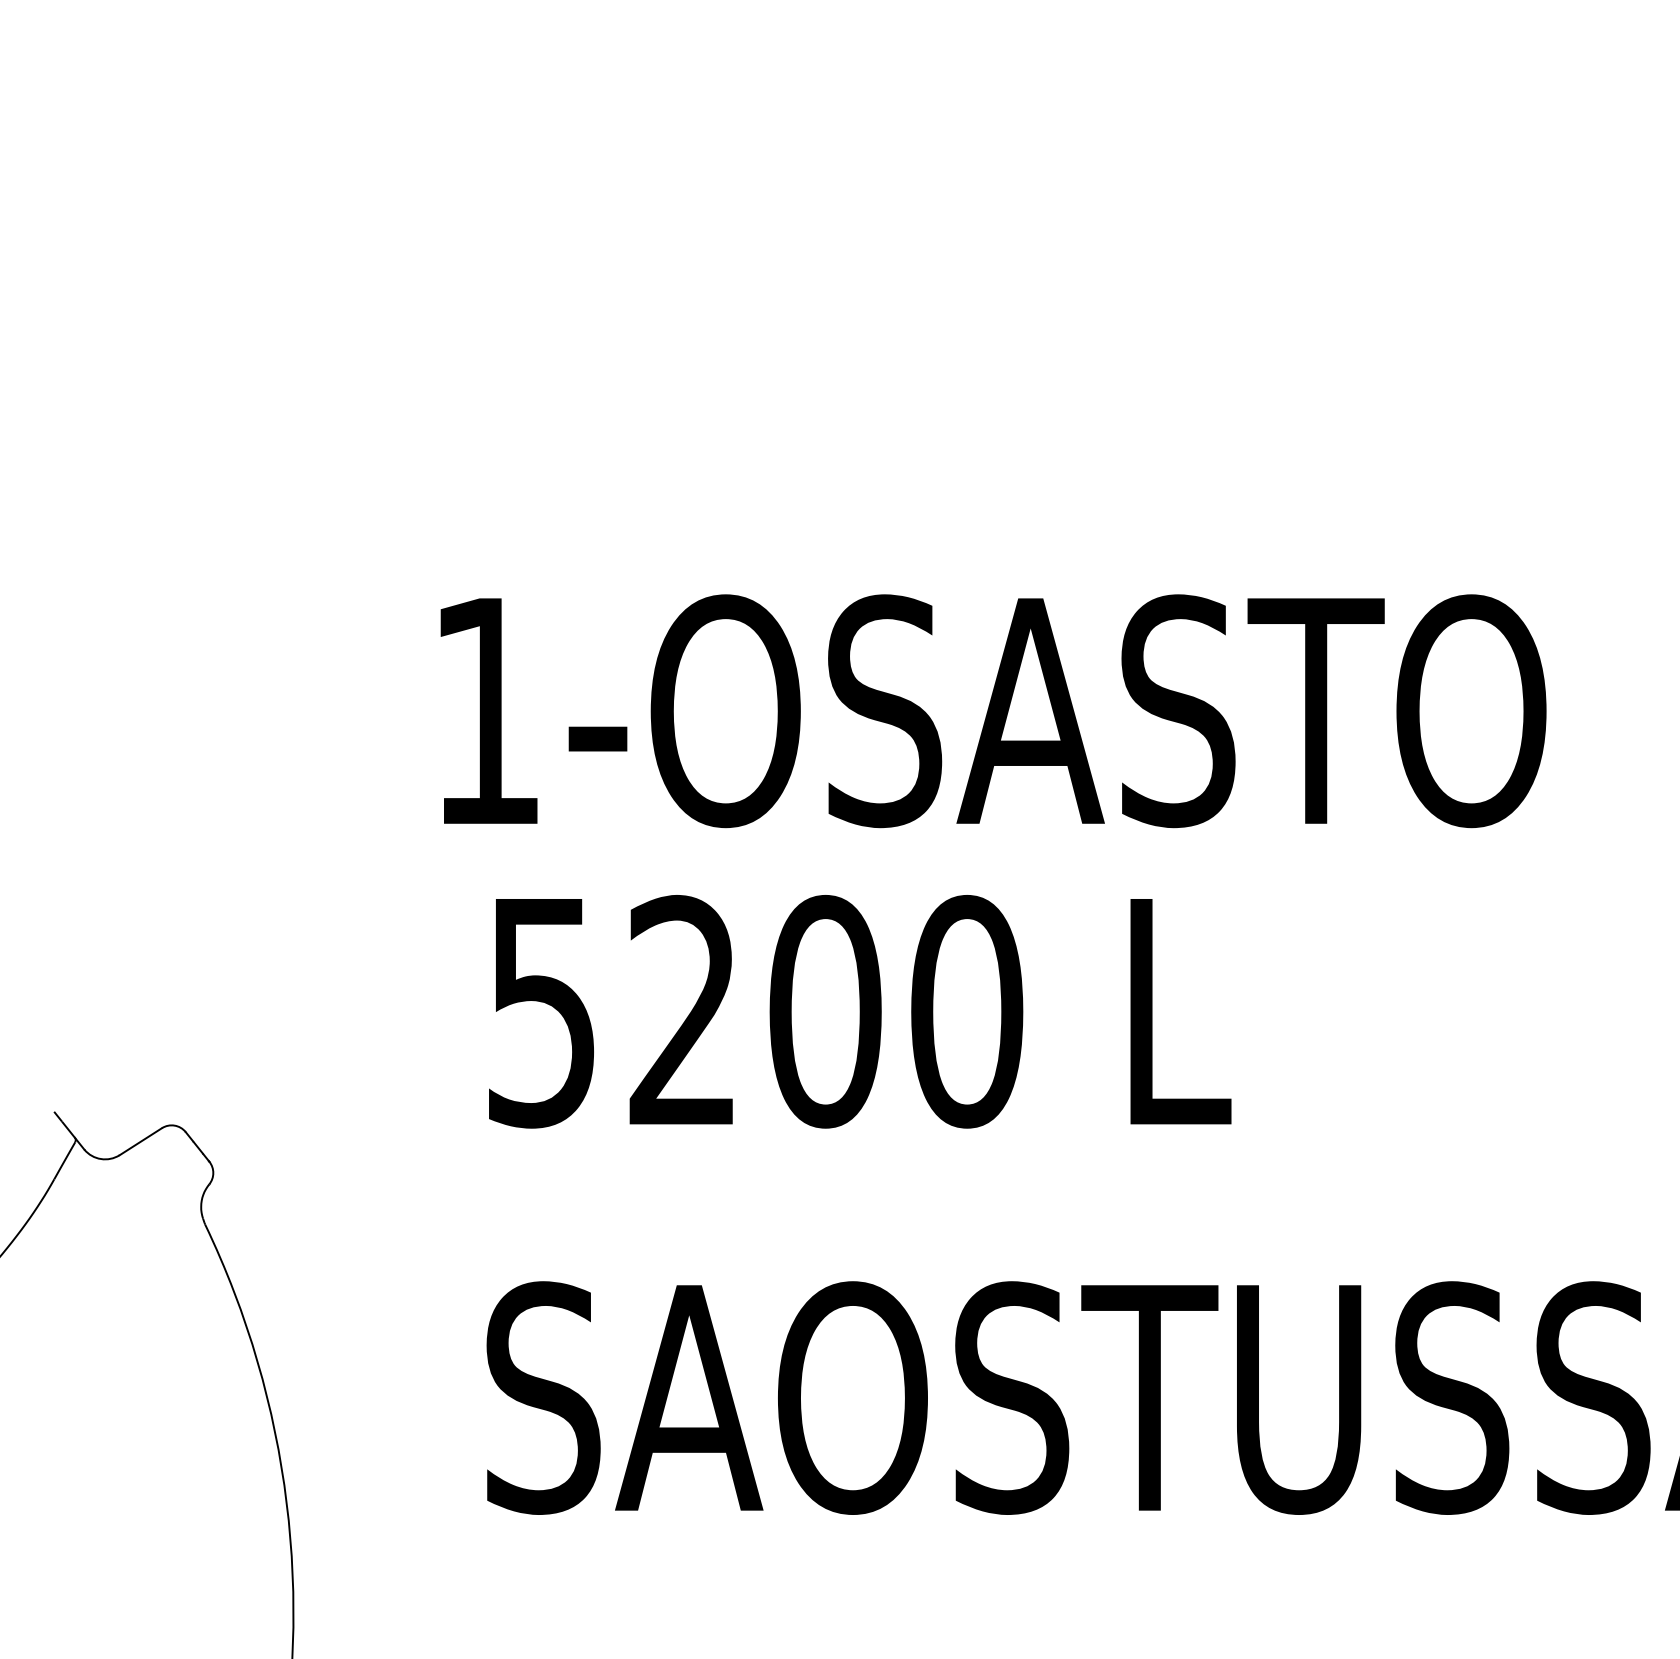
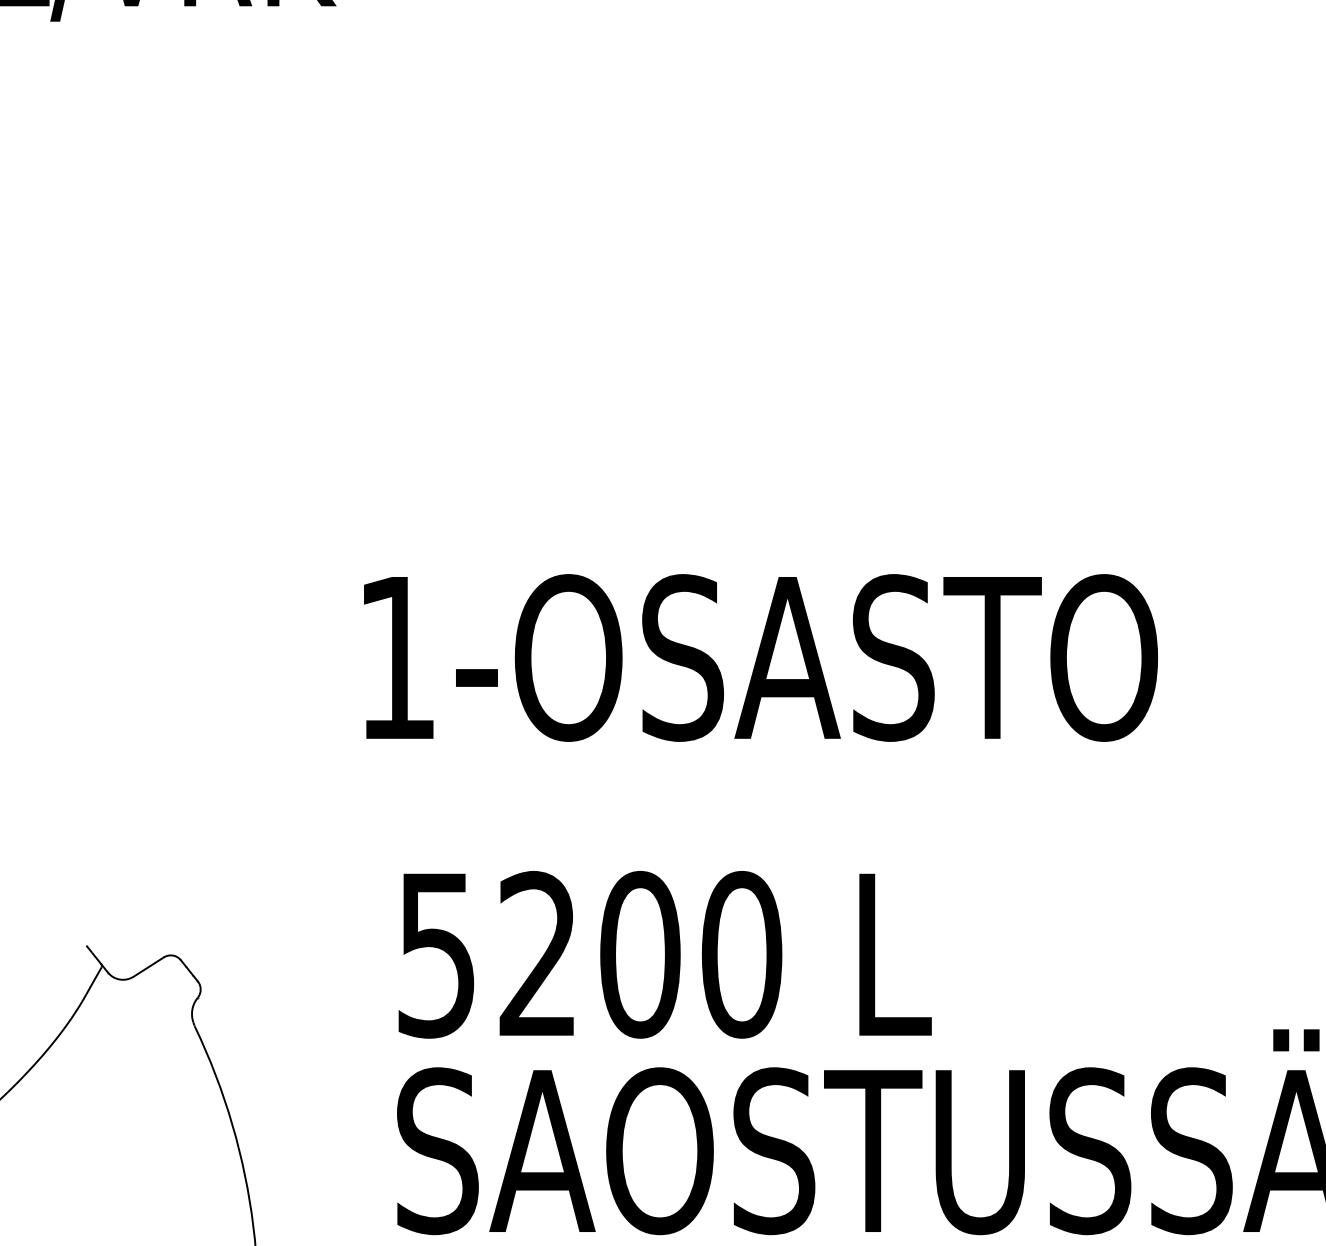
text: (859, 1011) -> (664, 954), moved

